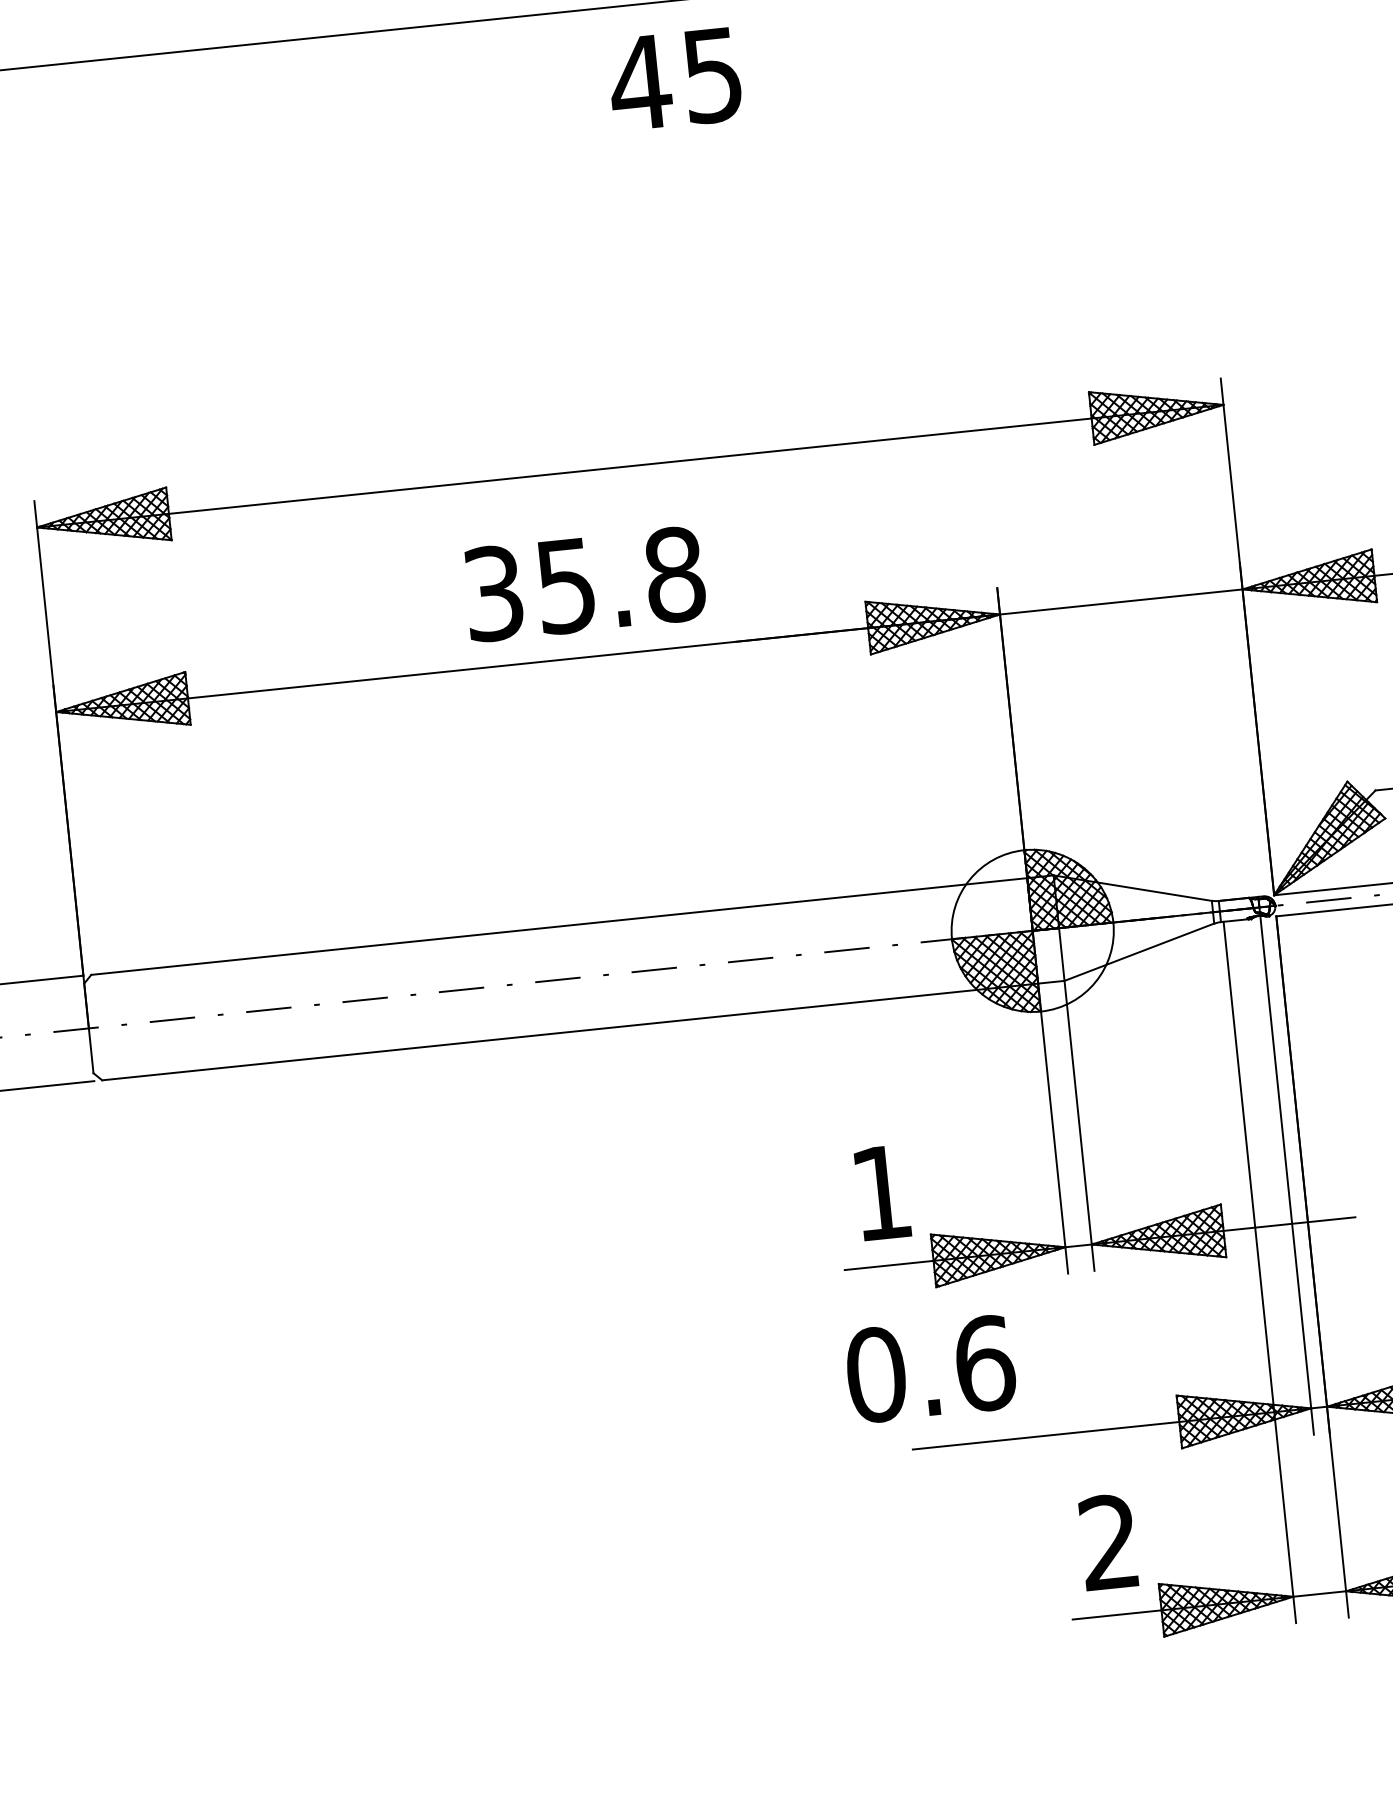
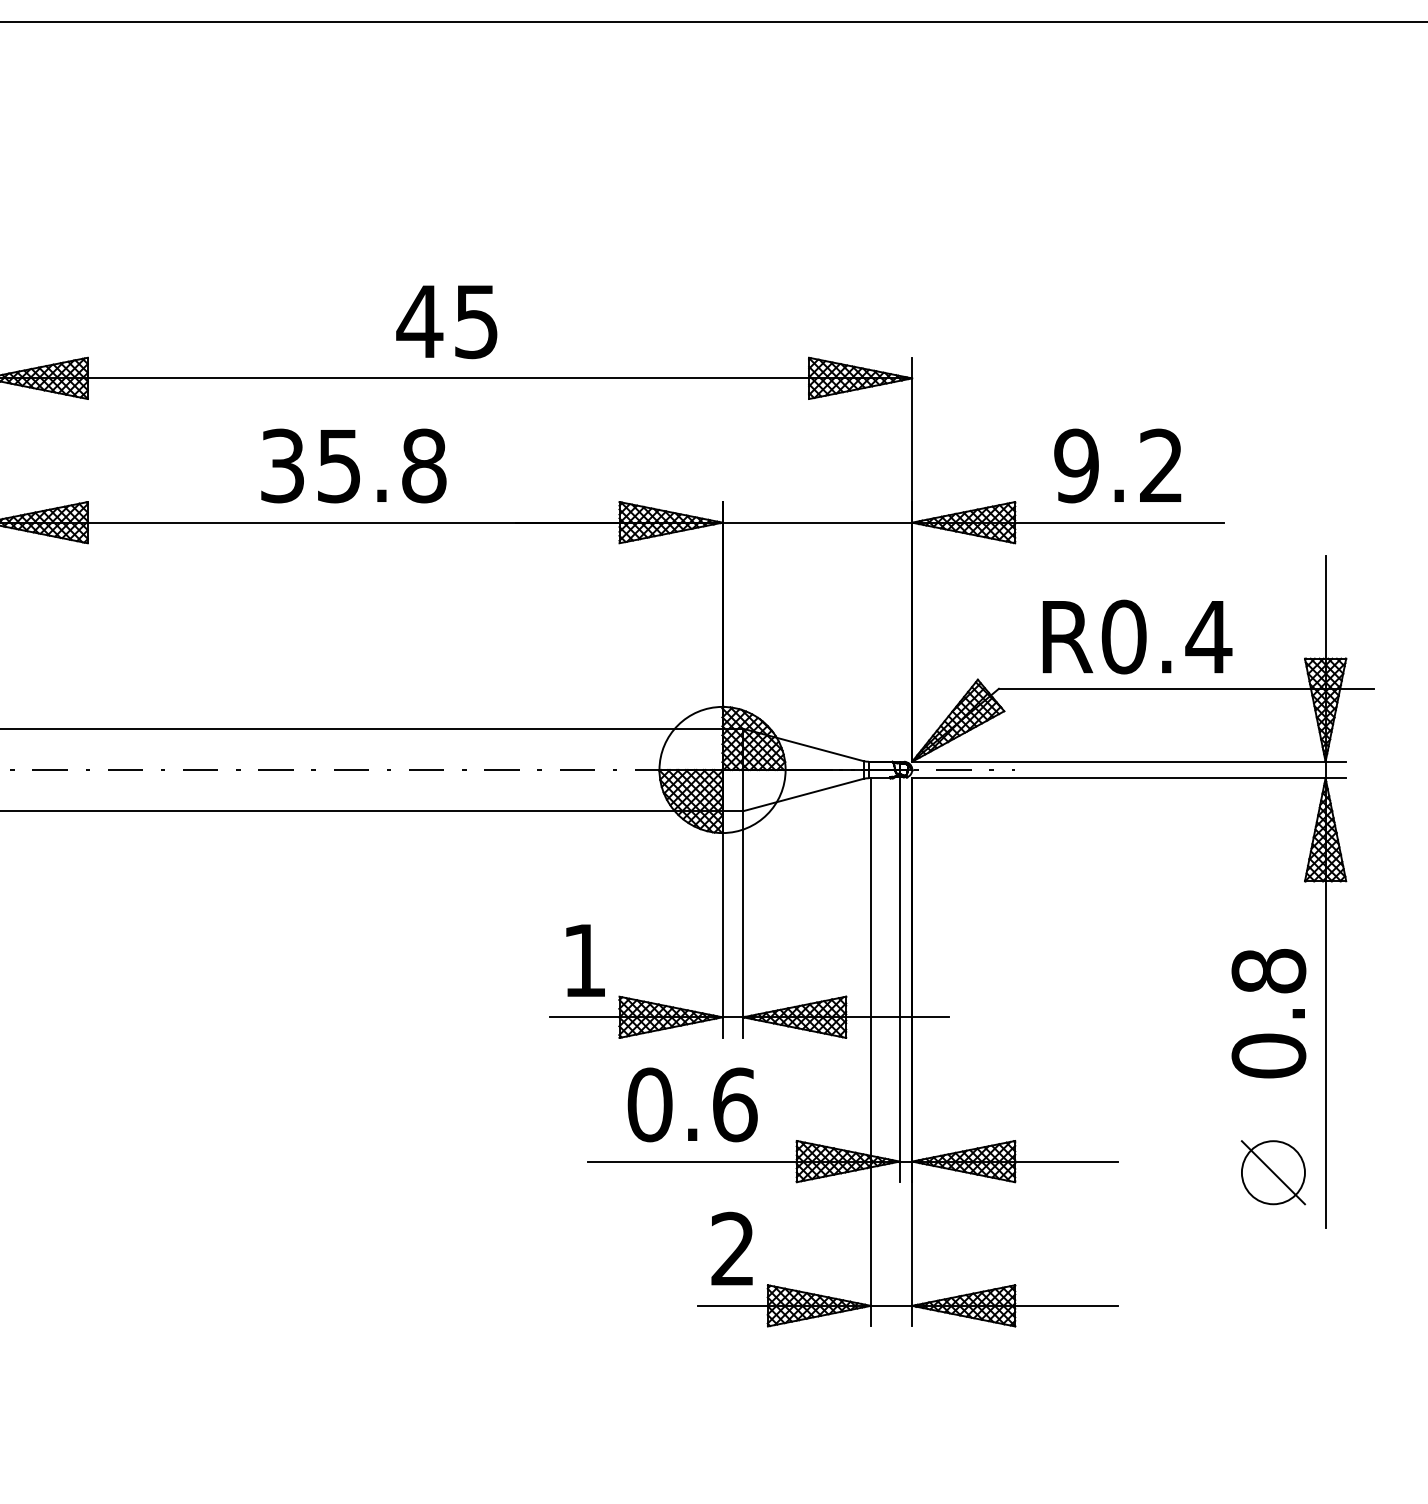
text: (674, 80) -> (446, 322), moved
text: (584, 583) -> (353, 465), moved
text: (930, 1368) -> (692, 1104), moved

